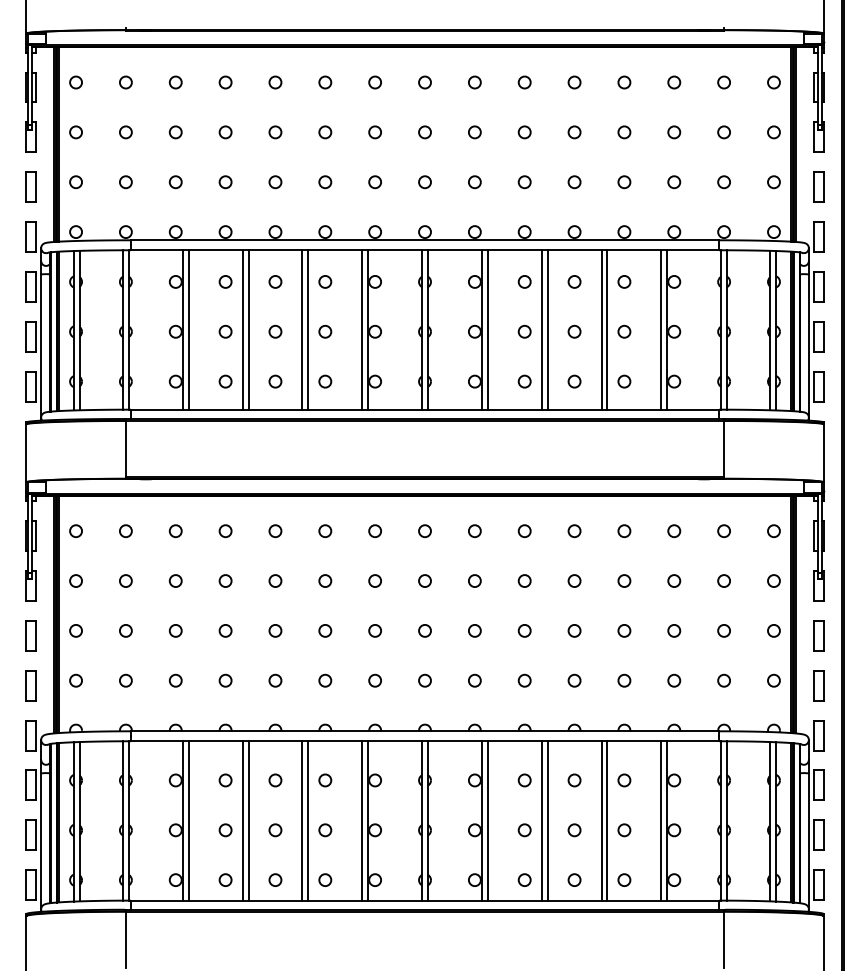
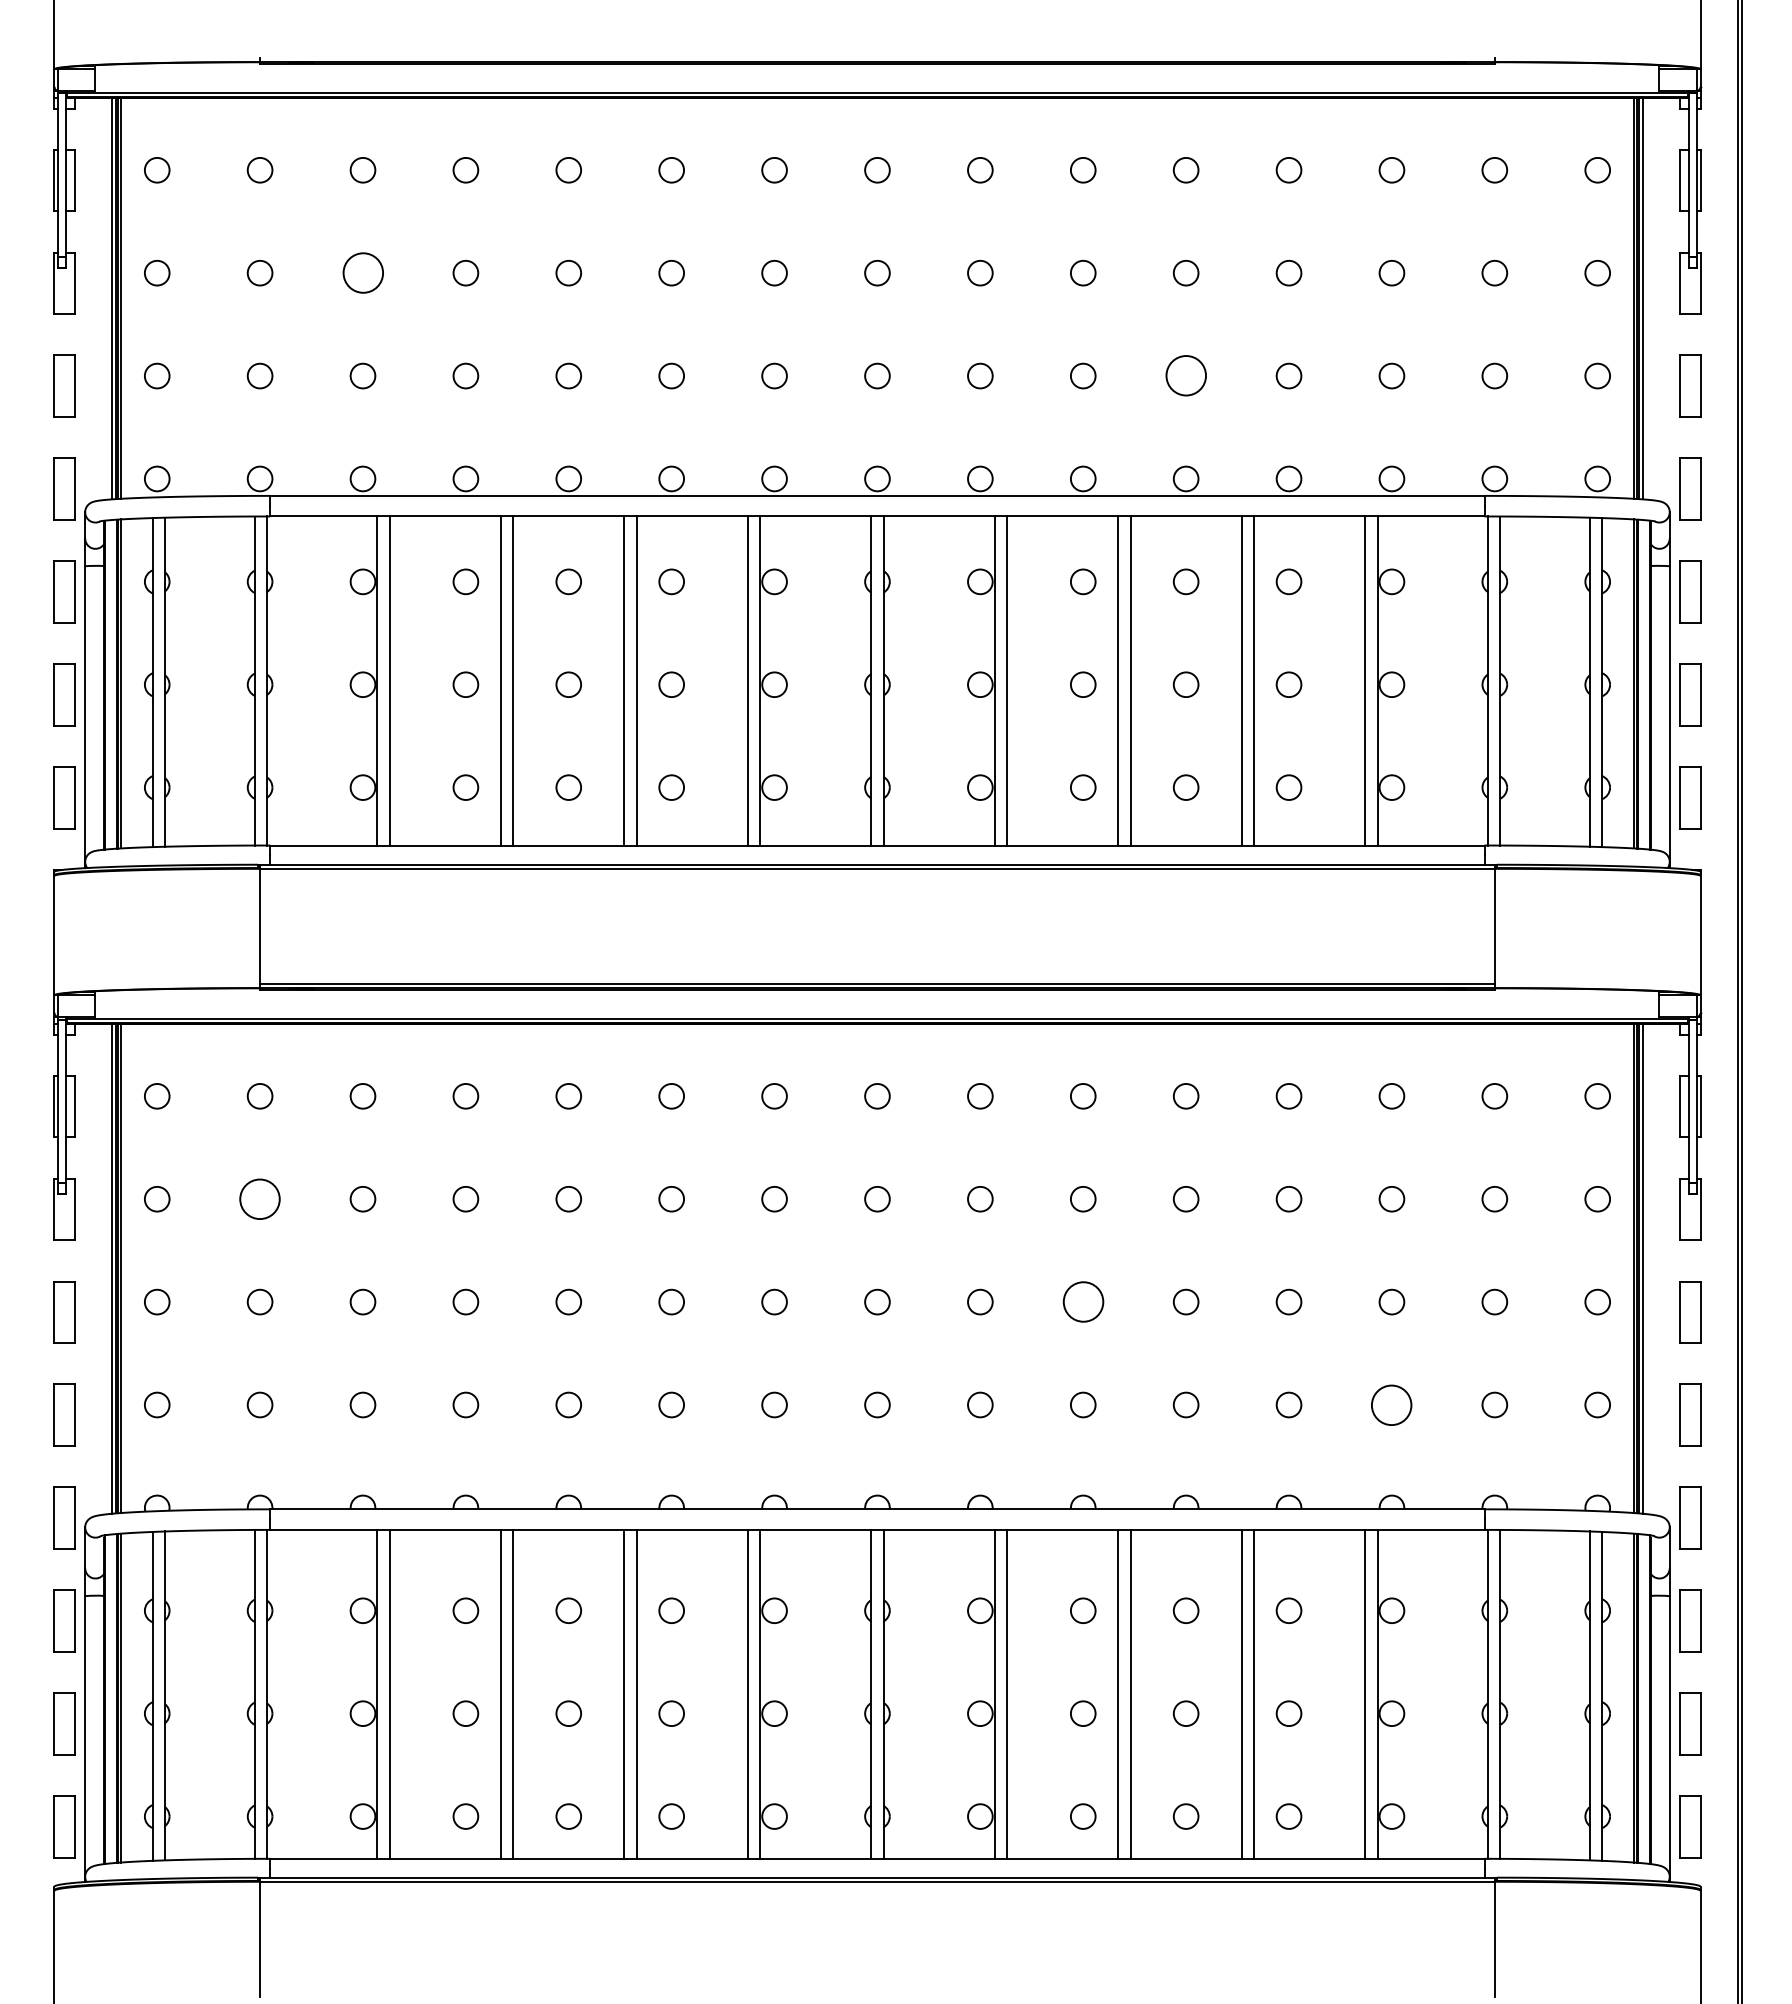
circle: (175, 132) -> (362, 273), size x1.6
circle: (574, 182) -> (1185, 376), size x1.6
circle: (125, 580) -> (259, 1198), size x1.6
circle: (524, 630) -> (1082, 1301), size x1.6
circle: (674, 680) -> (1392, 1404), size x1.6

